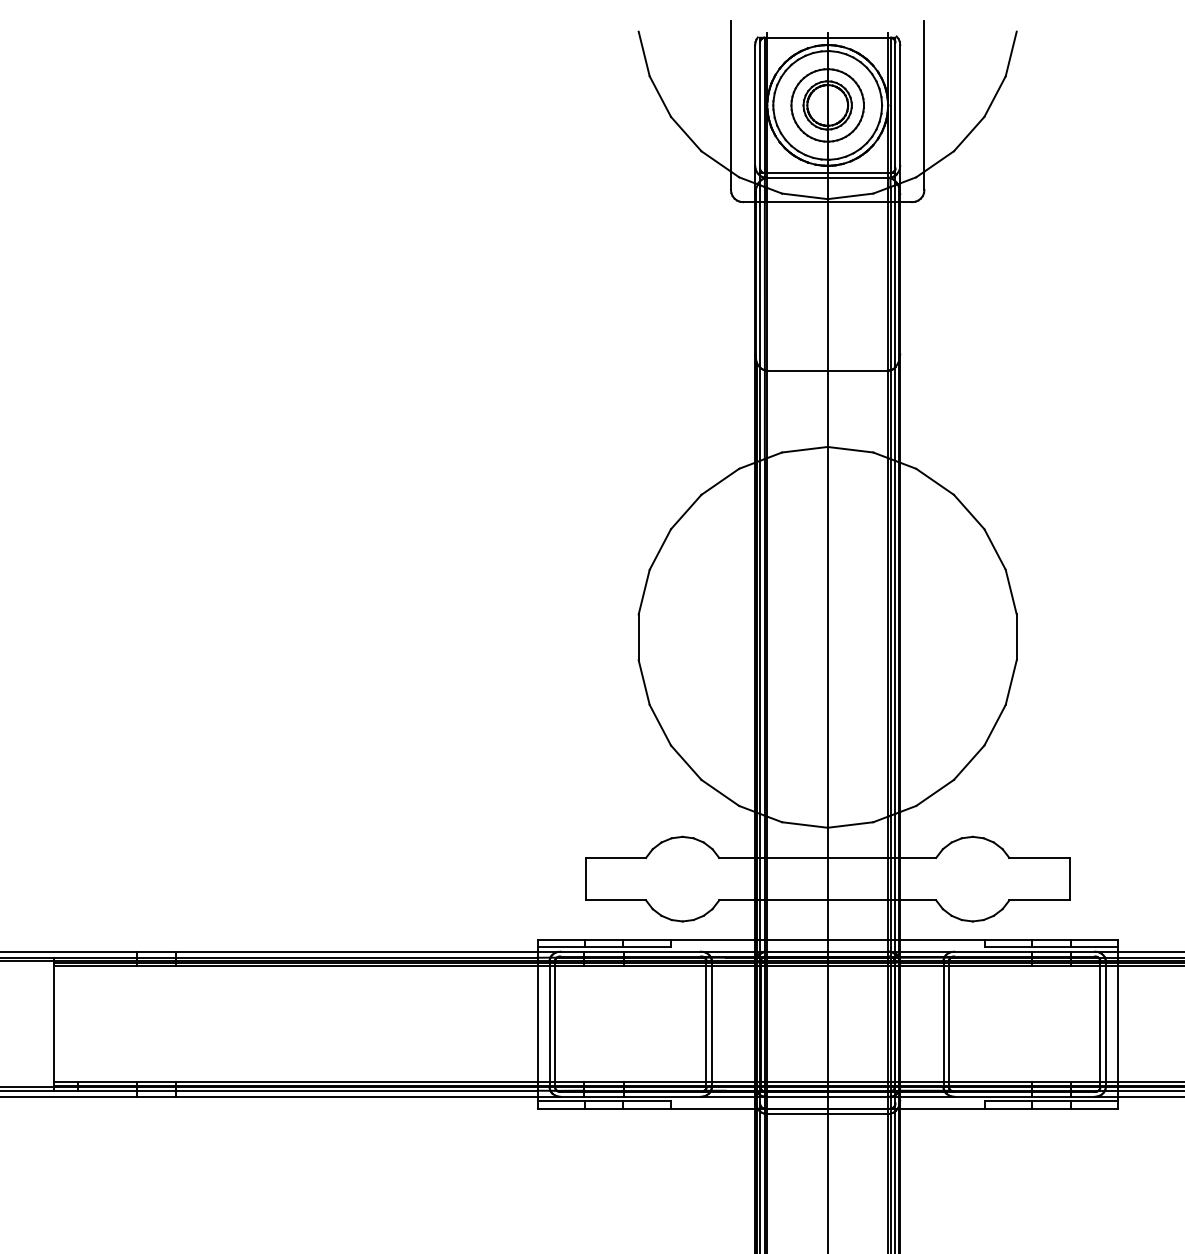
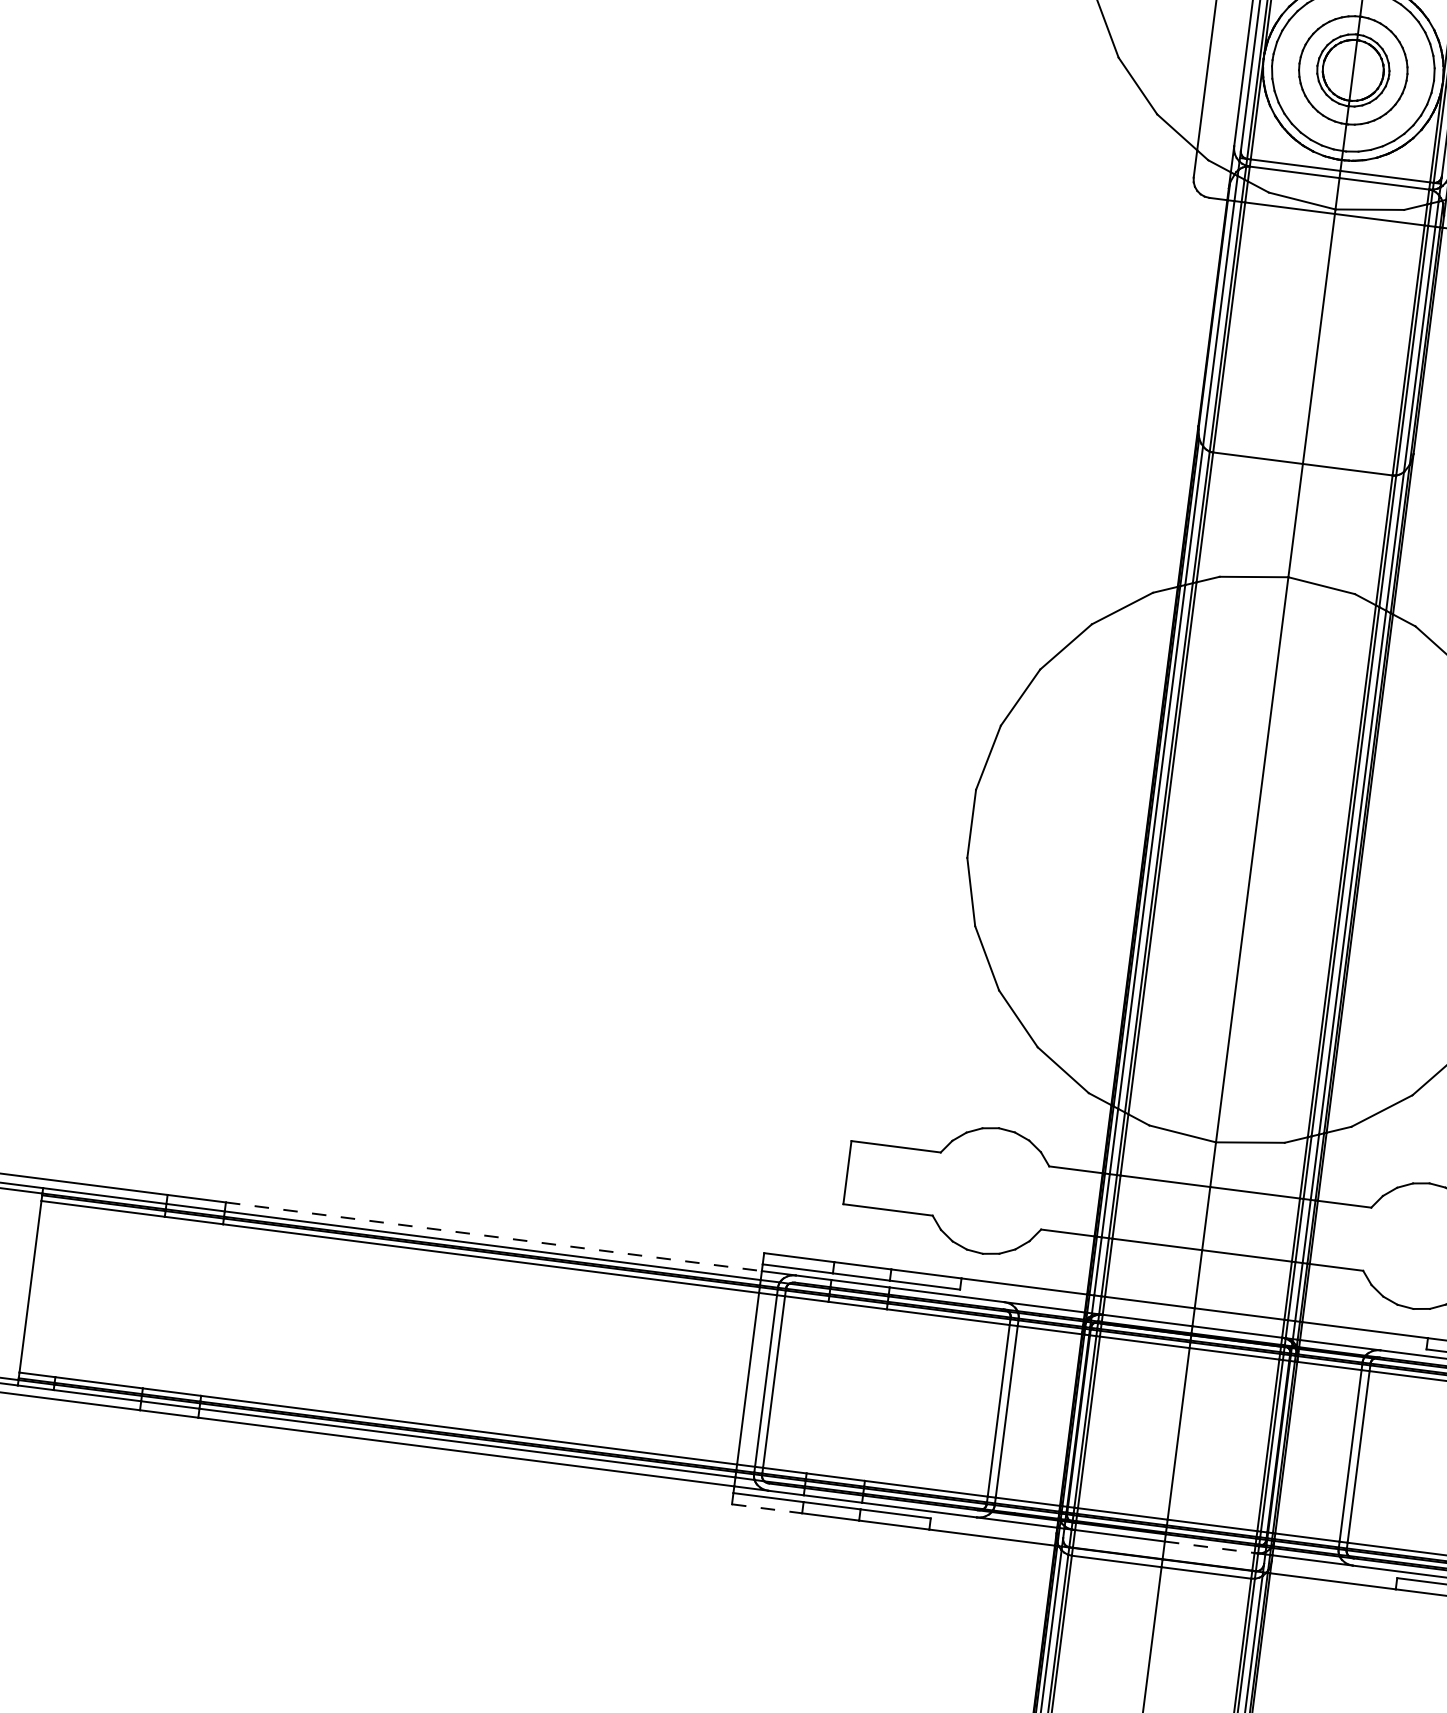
line: (356, 951) -> (493, 1236), solid -> dashed
line: (858, 1096) -> (1210, 1546), solid -> dashed
line: (561, 1108) -> (767, 1508), solid -> dashed

